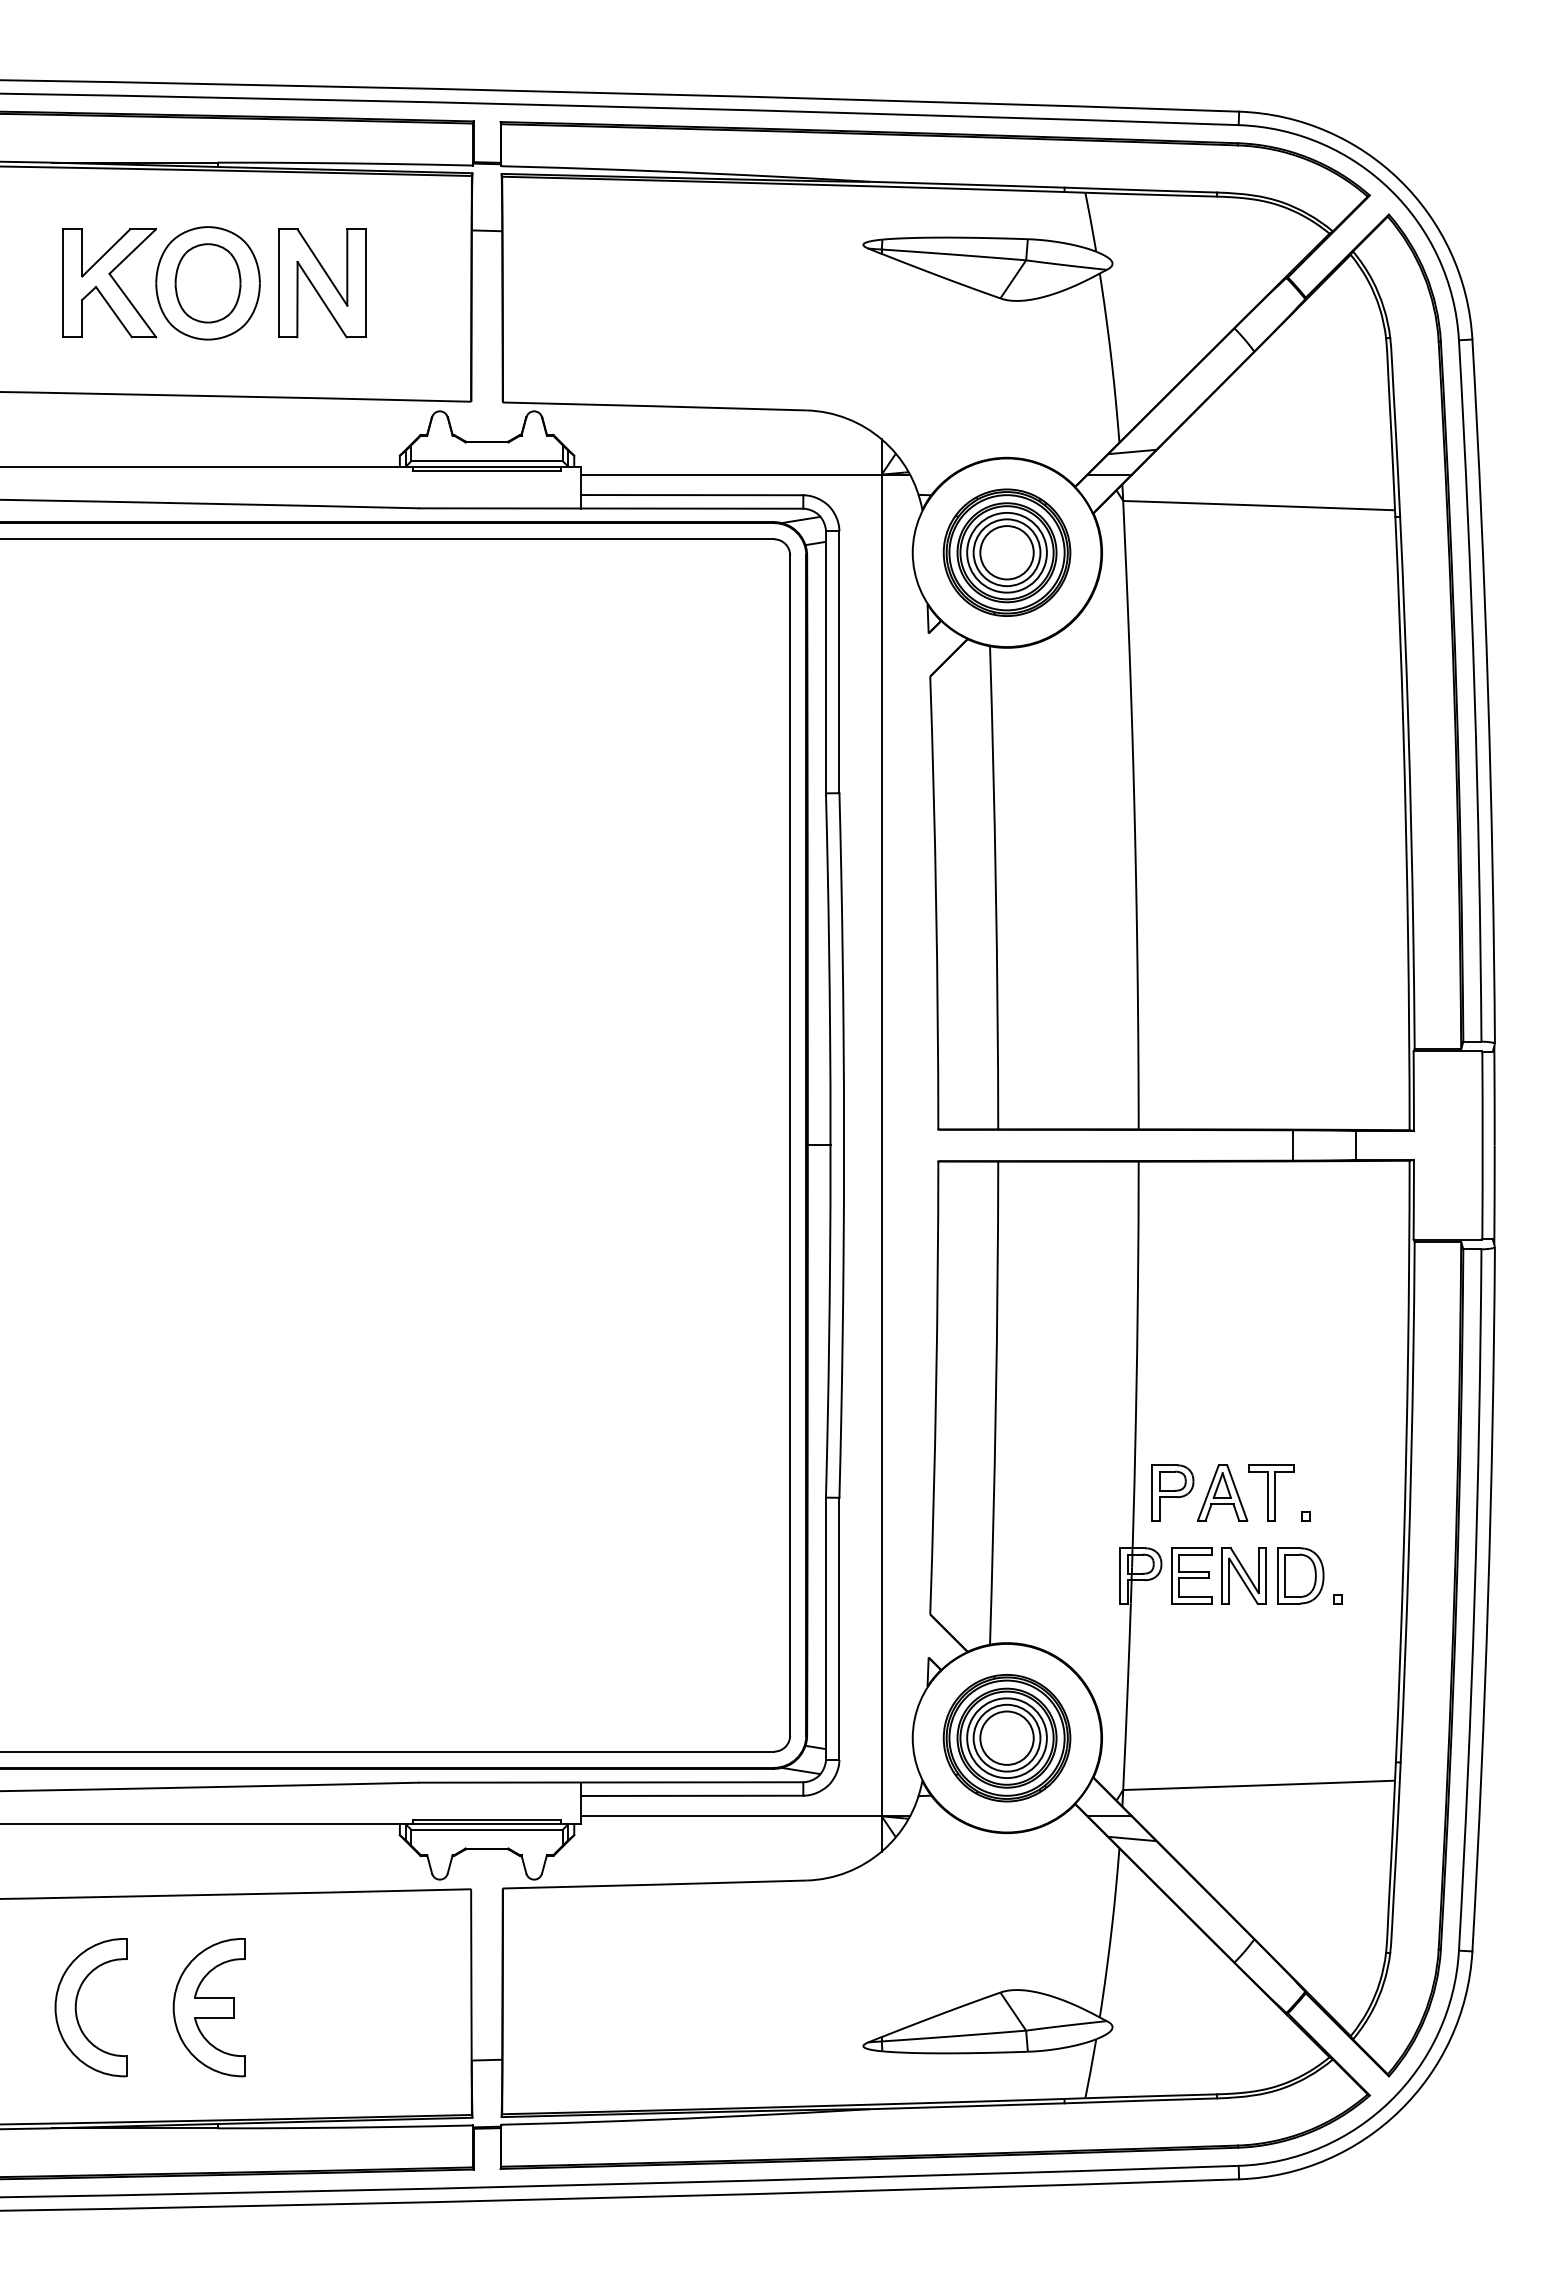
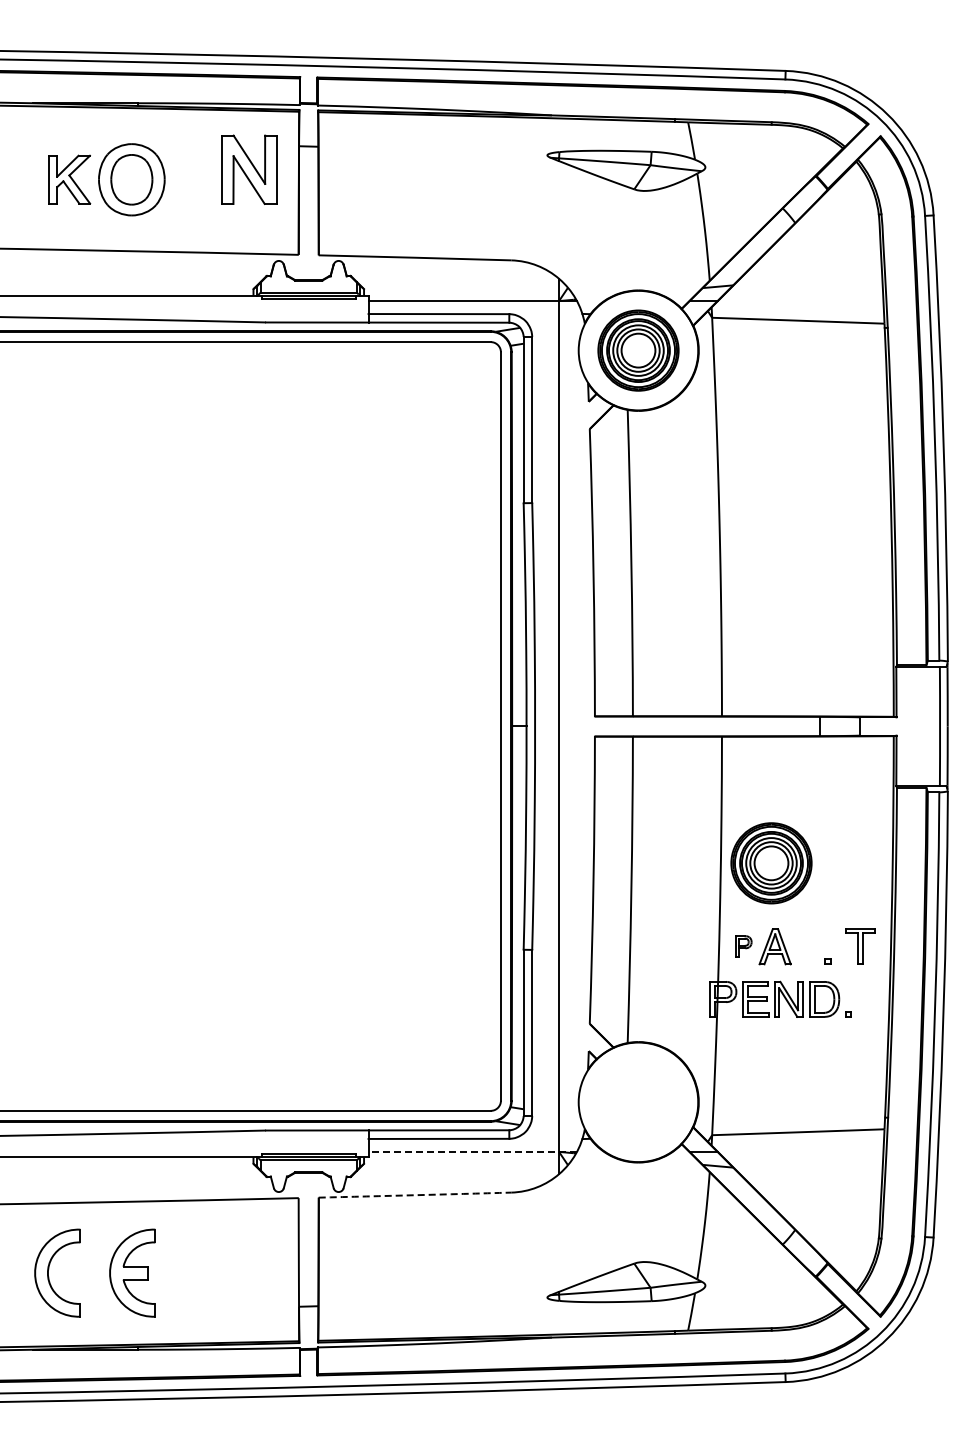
part: (109, 282) -> (69, 179), size x0.7
part: (322, 282) -> (249, 169), moved
part: (1172, 1492) -> (743, 946), size x0.6
part: (1271, 1492) -> (860, 946), moved
part: (1007, 1738) -> (771, 863), moved
line: (745, 1815) -> (472, 1151), solid -> dashed
arc: (655, 1885) -> (415, 1195), solid -> dashed

